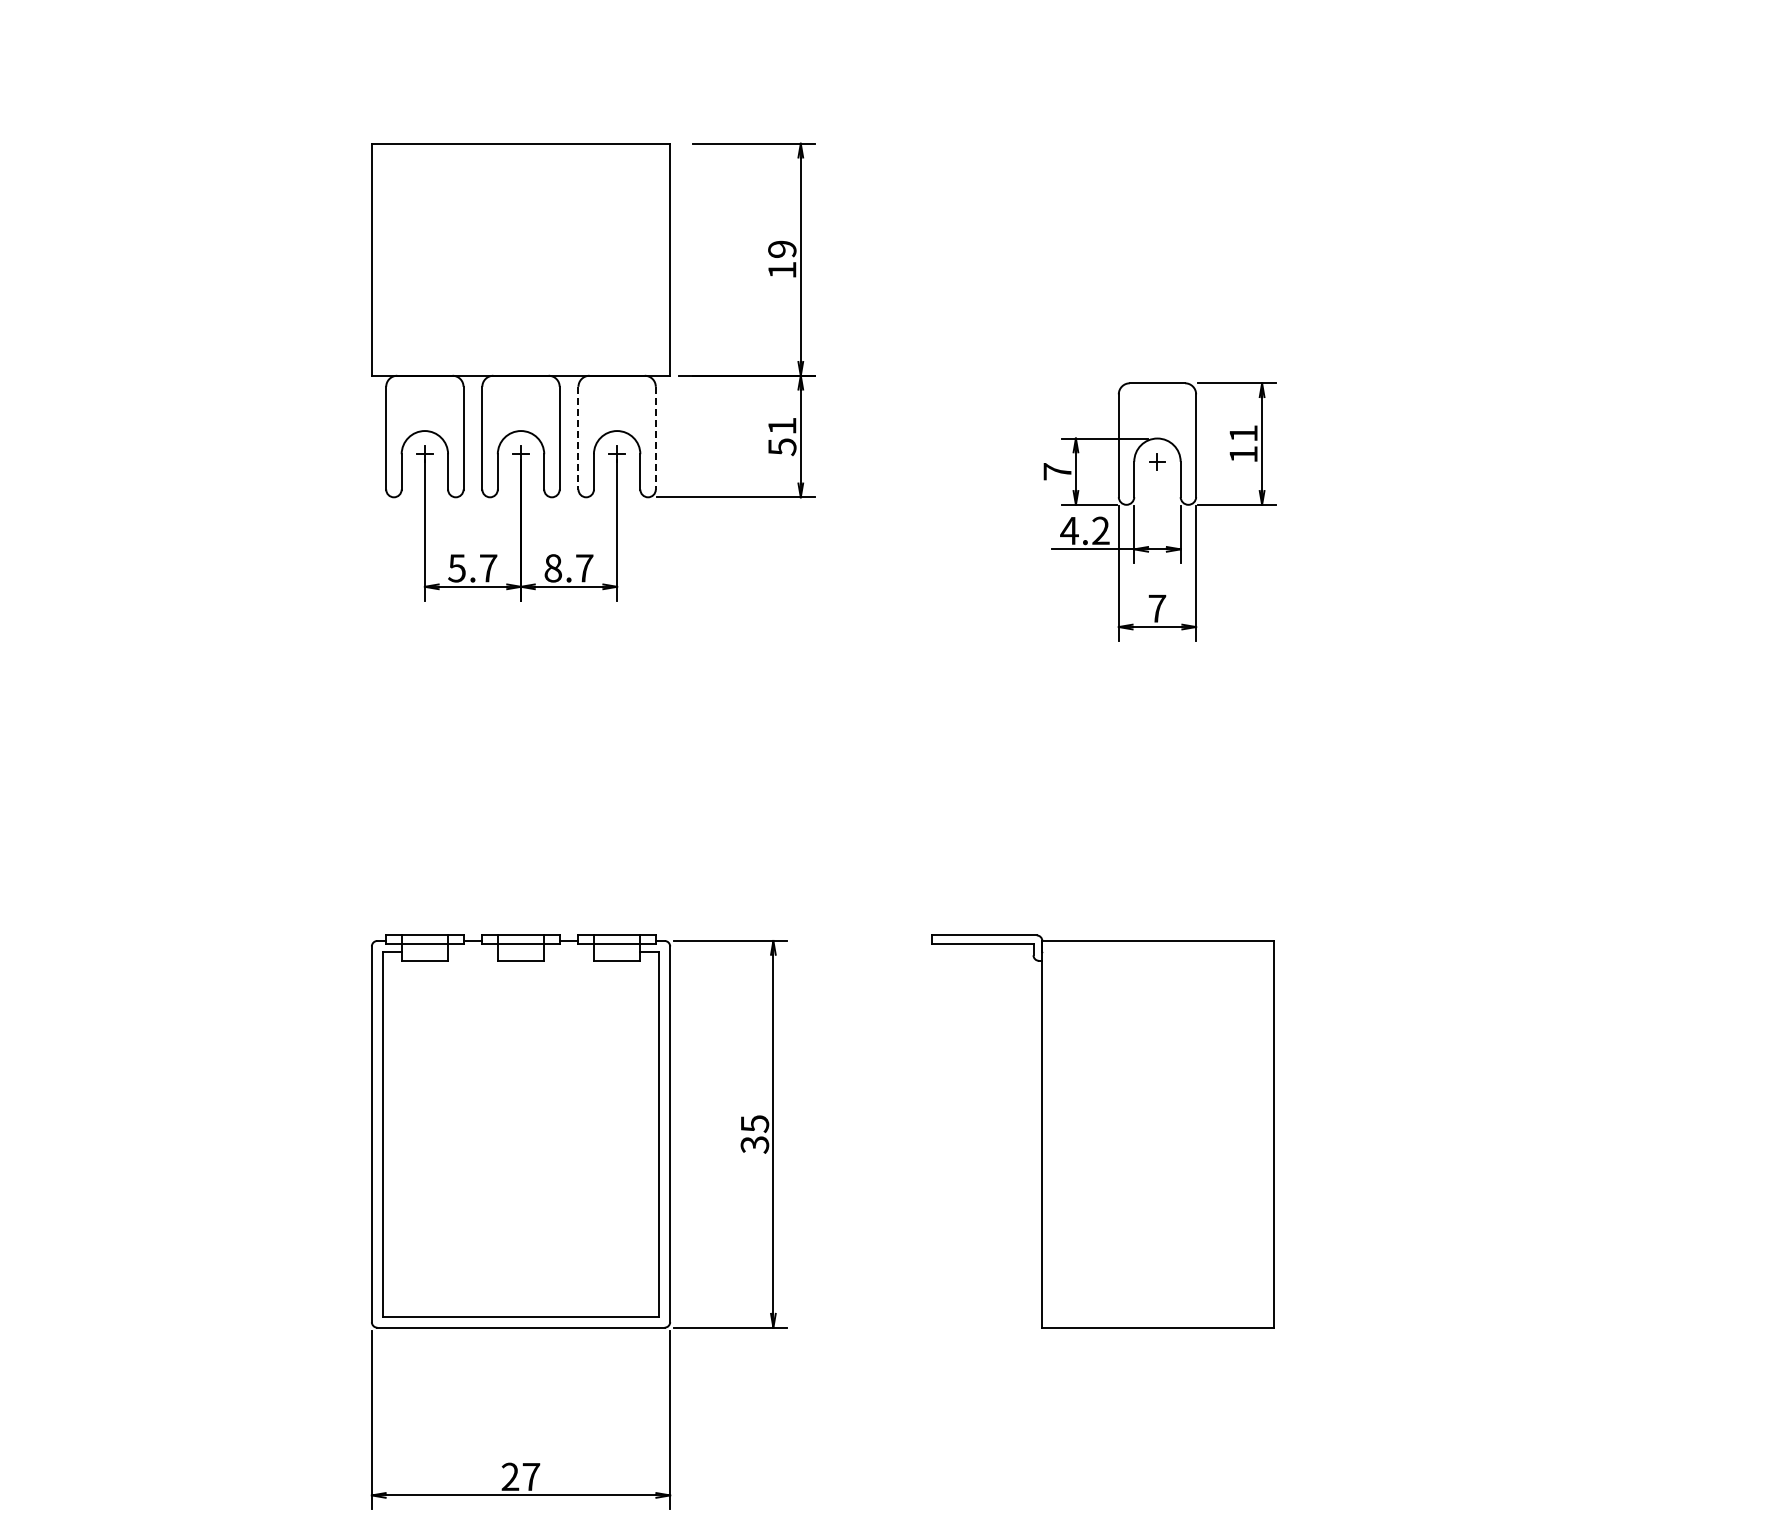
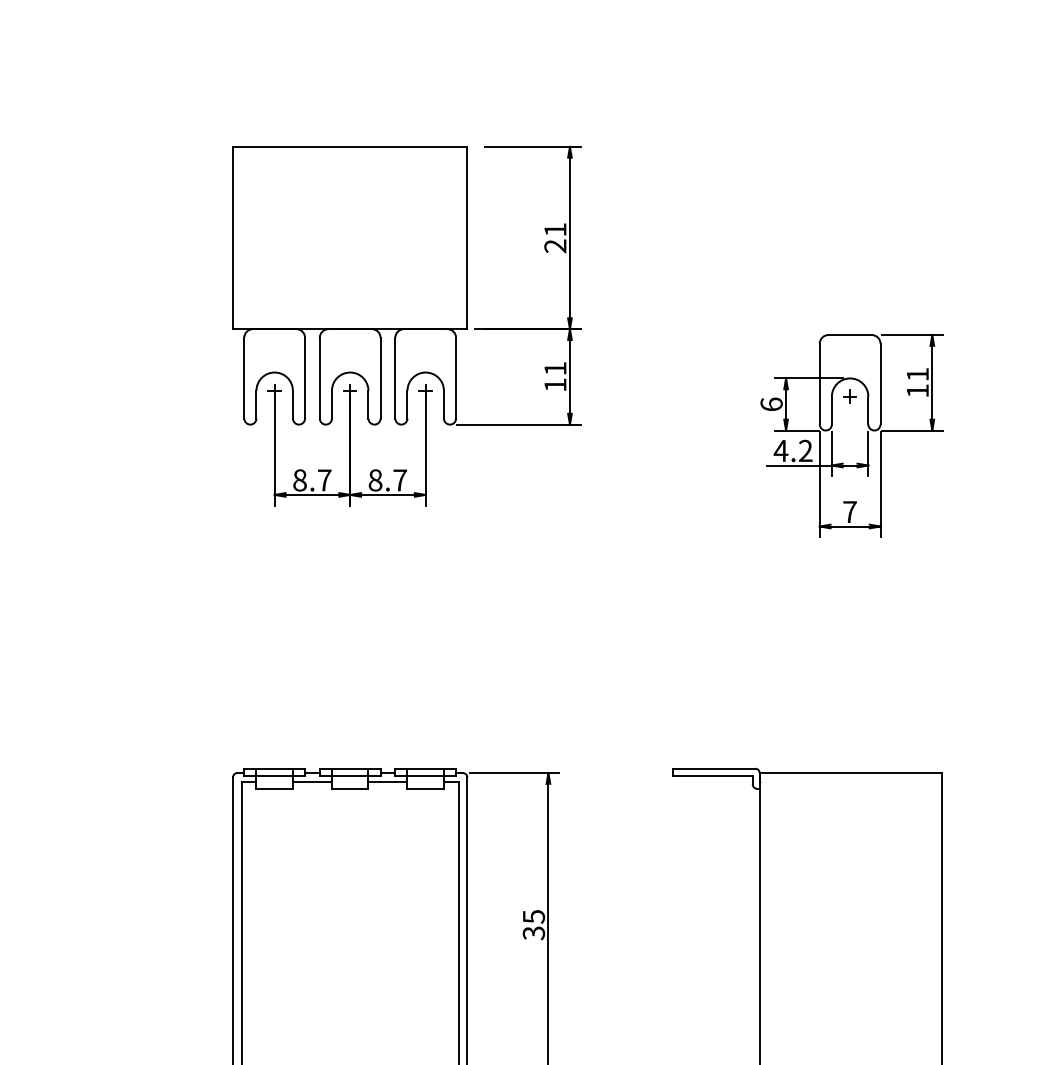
text: (782, 259) -> (555, 237), 19 -> 21
line: (578, 438) -> (395, 378), dashed -> solid
line: (655, 438) -> (455, 378), dashed -> solid
text: (782, 447) -> (555, 385), 51 -> 11
text: (1057, 471) -> (771, 404), 7 -> 6
text: (456, 568) -> (299, 480), 5.7 -> 8.7
line: (472, 952) -> (312, 782), added
line: (568, 952) -> (387, 782), added

